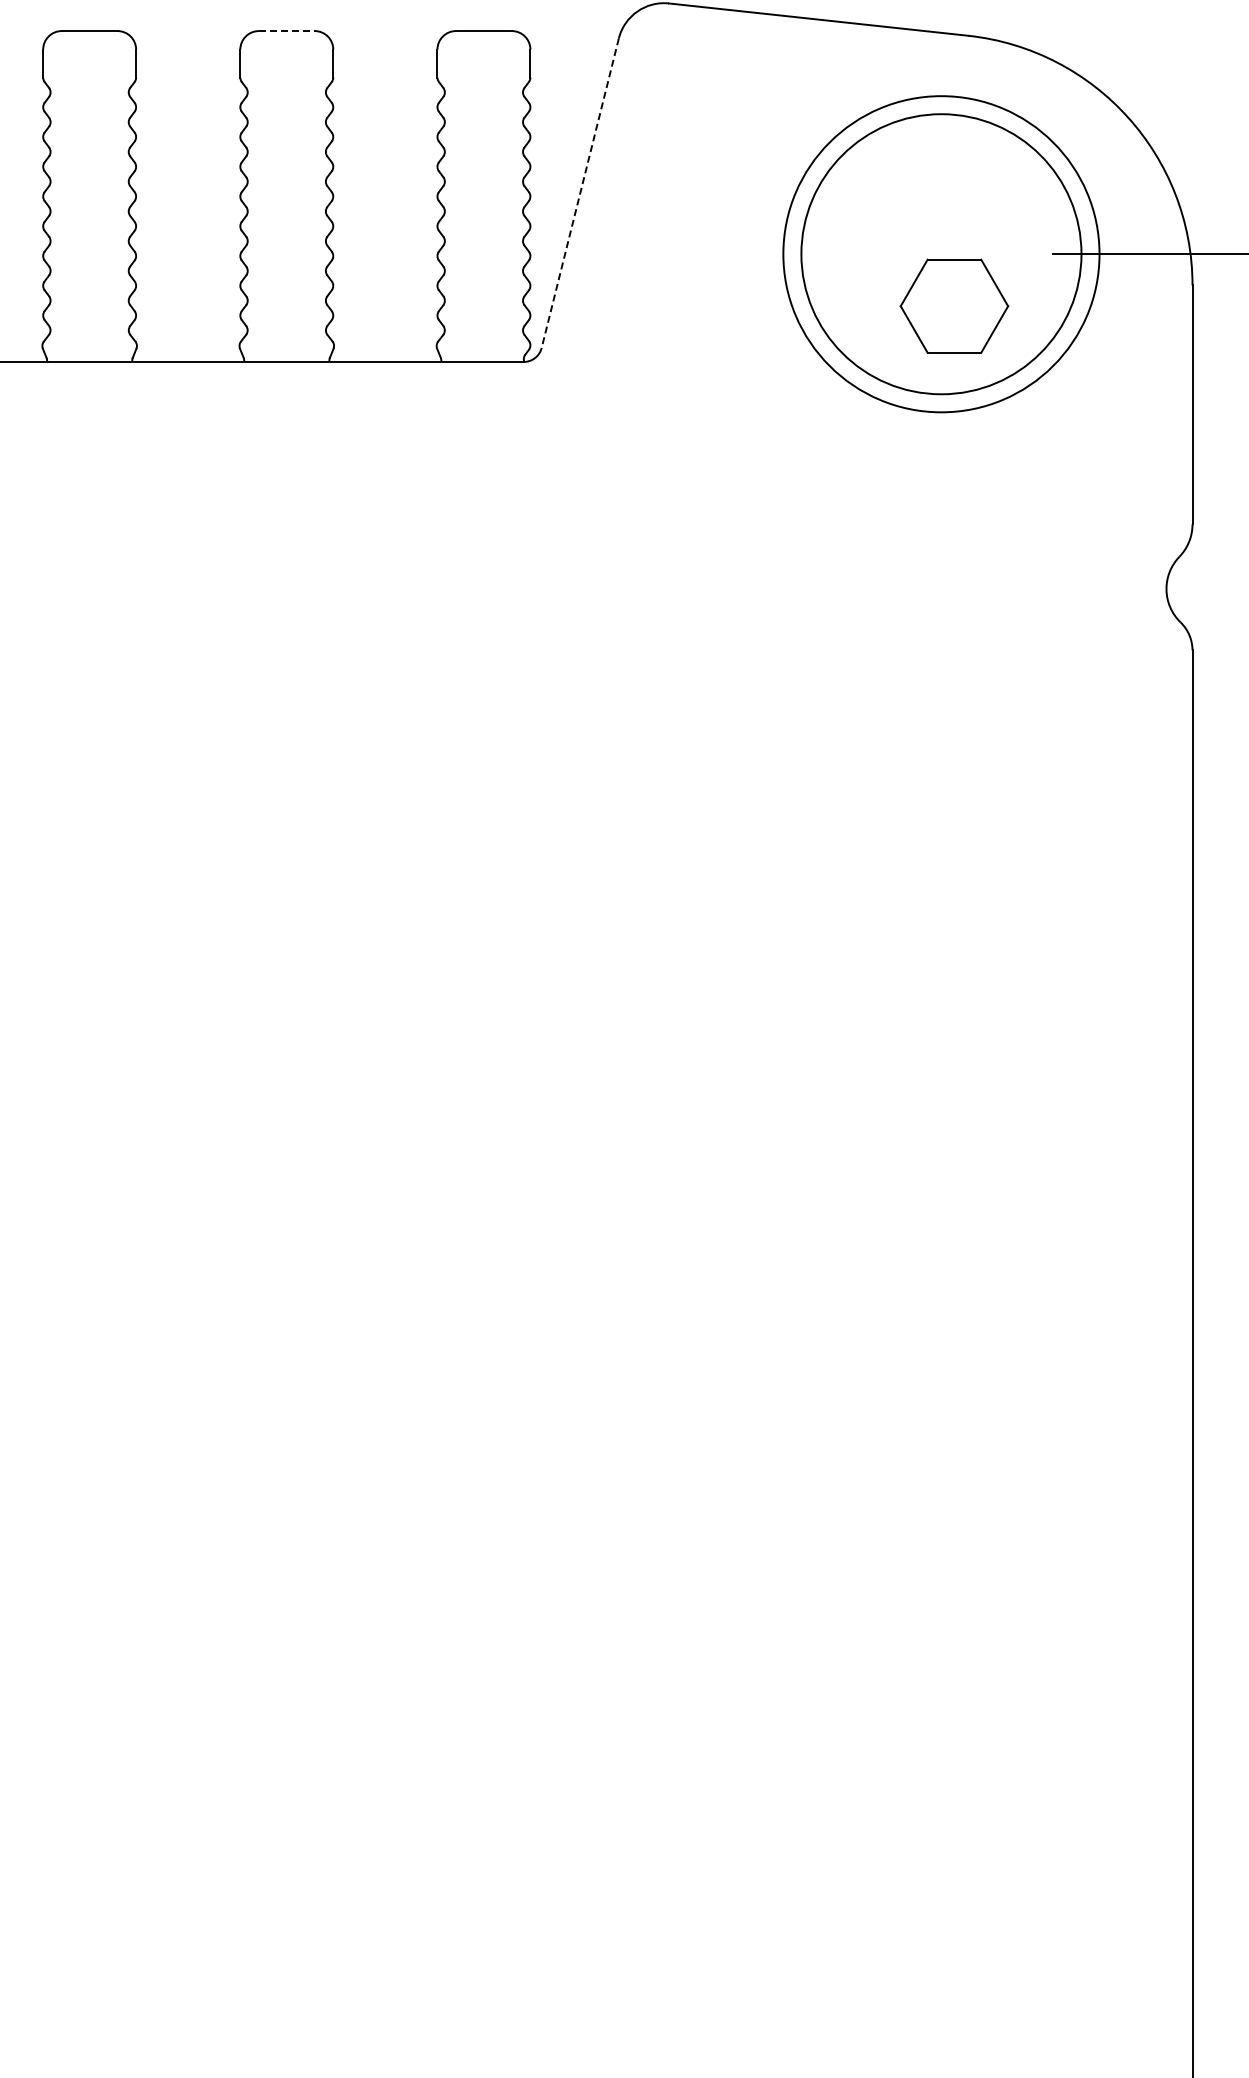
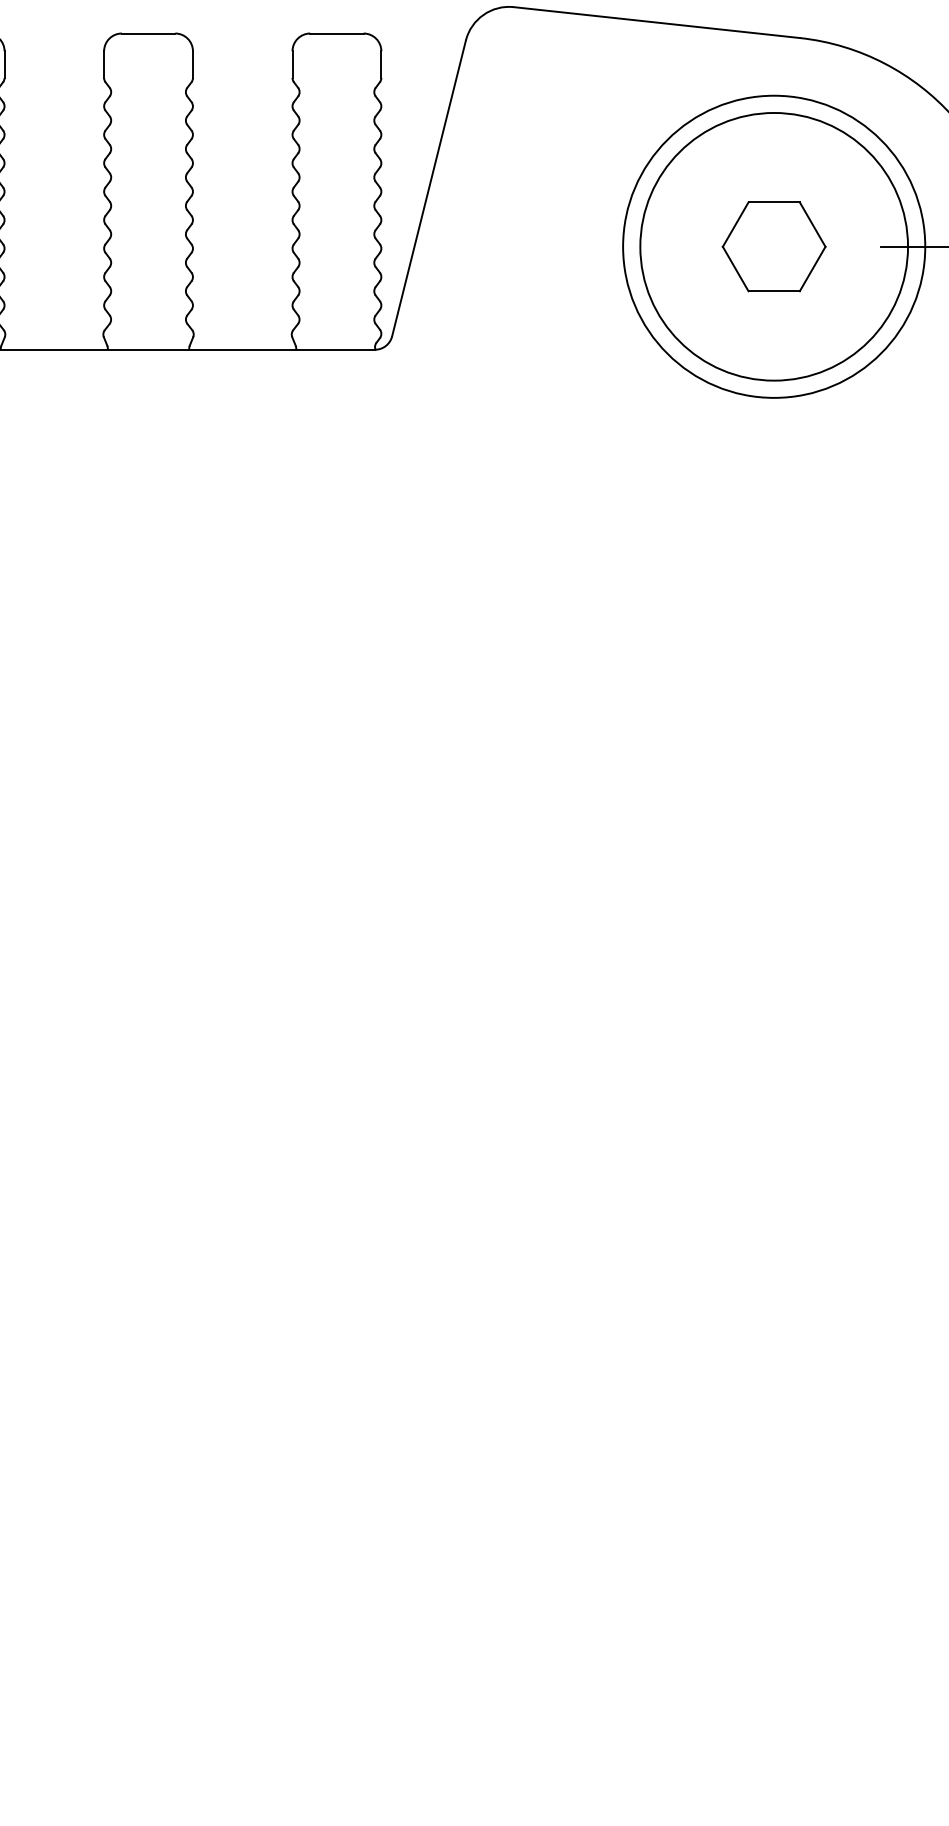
line: (286, 31) -> (148, 33), dashed -> solid
line: (580, 193) -> (429, 188), dashed -> solid
part: (954, 305) -> (774, 246), moved

